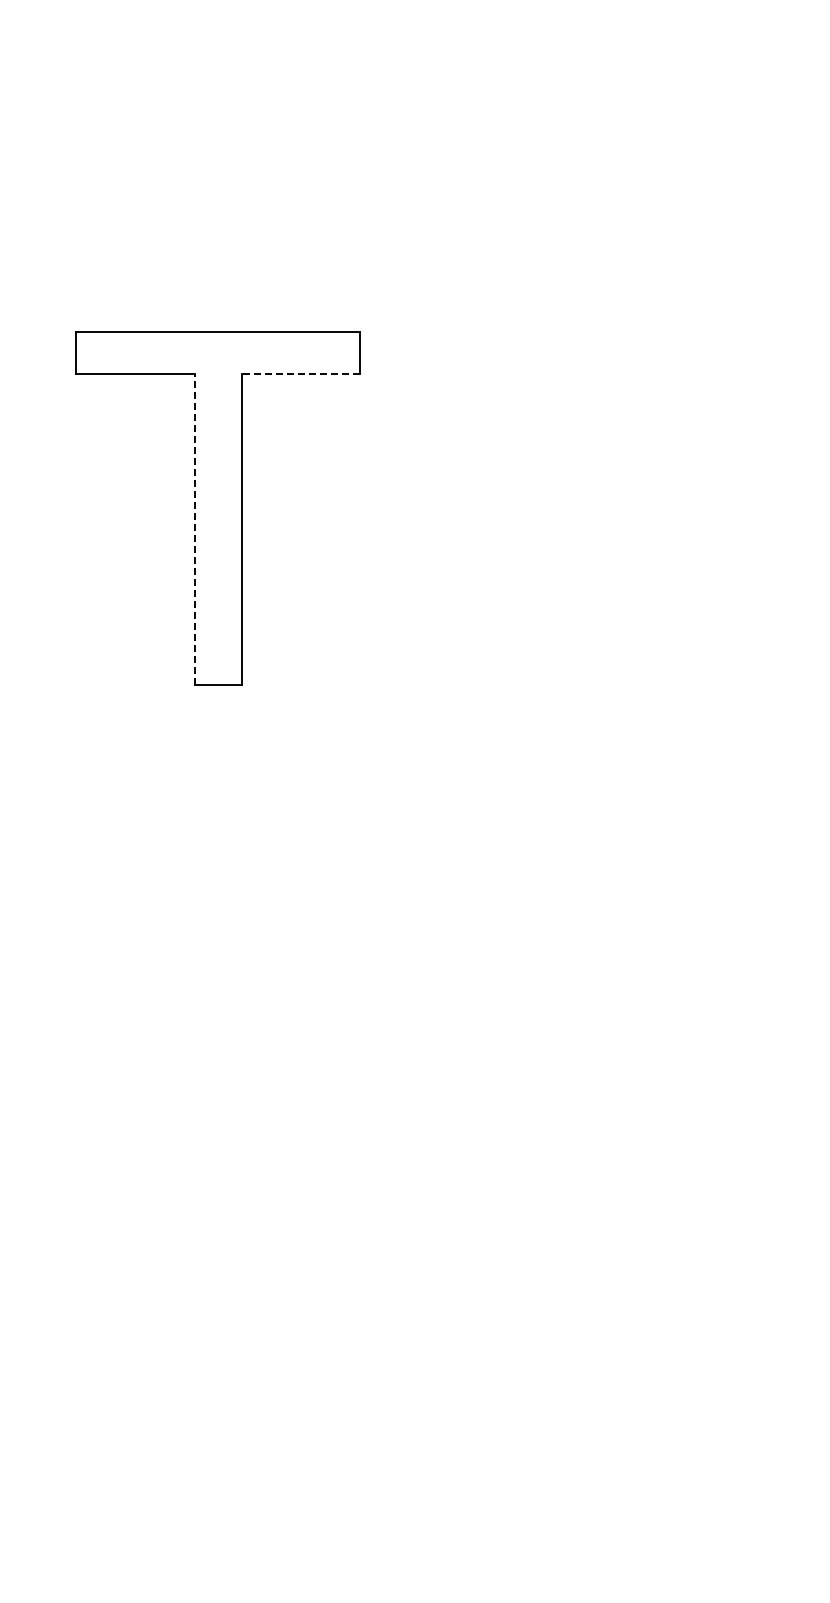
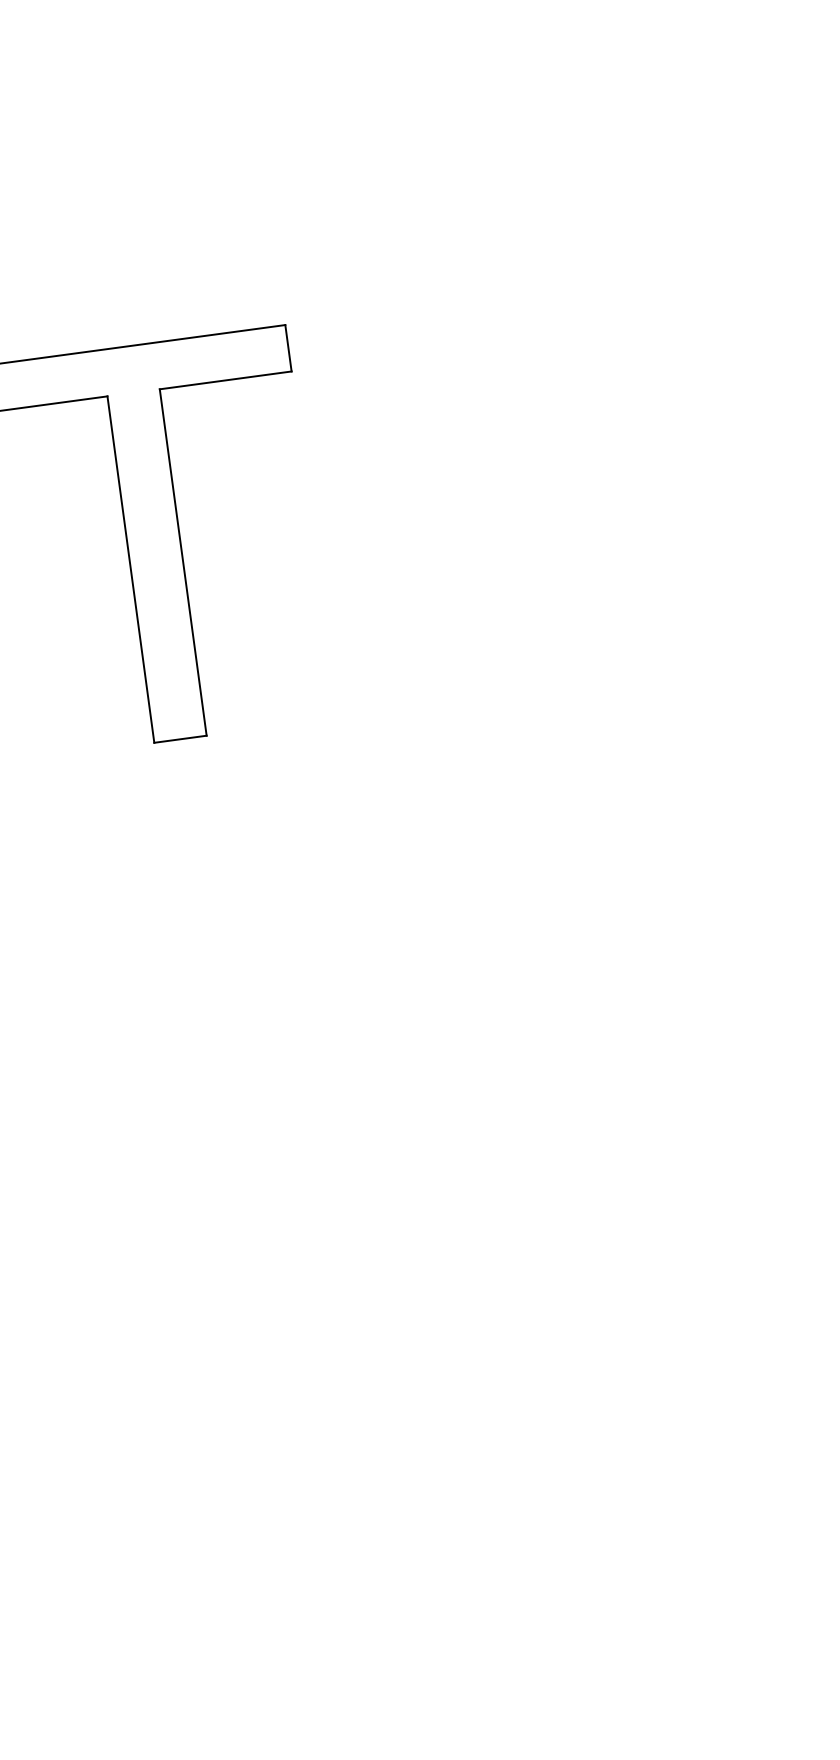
line: (300, 373) -> (225, 379), dashed -> solid
line: (194, 529) -> (130, 569), dashed -> solid

